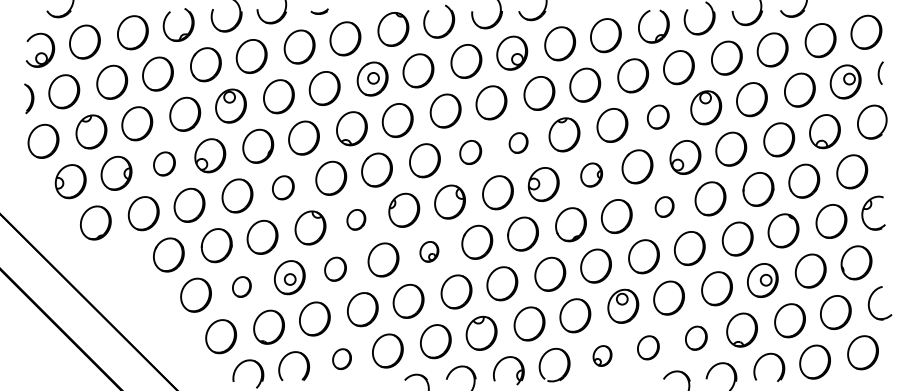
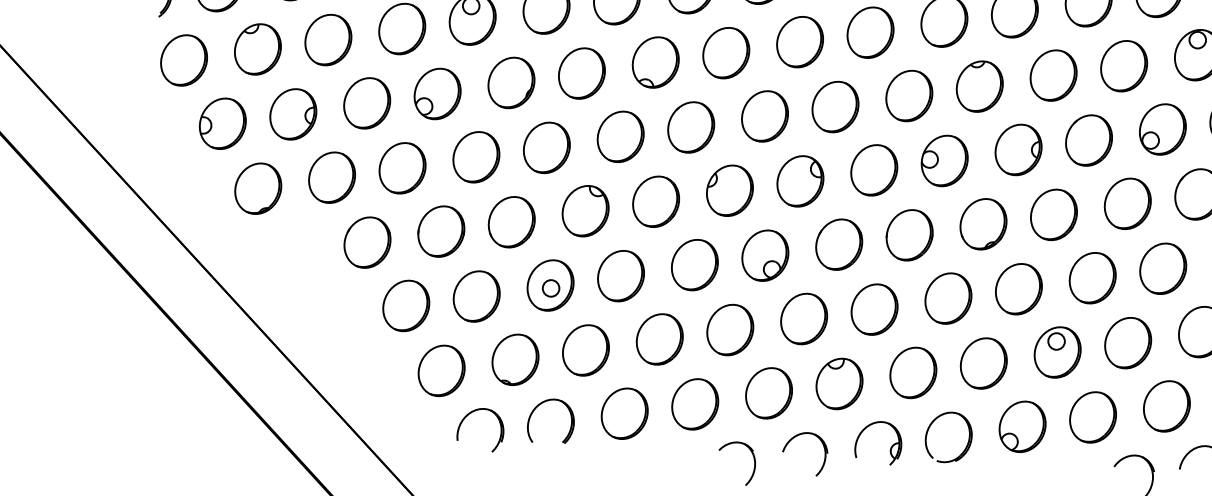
part: (658, 116) -> (1124, 65), size x1.43
part: (518, 142) -> (909, 95), size x1.67
part: (470, 152) -> (835, 107), size x1.43
part: (164, 163) -> (367, 102), size x1.43
part: (591, 174) -> (1018, 148), size x1.43
part: (283, 187) -> (547, 147), size x1.43
part: (664, 206) -> (1127, 202), size x1.67
part: (356, 219) -> (656, 201), size x1.67
part: (429, 251) -> (765, 255), size x1.67
part: (335, 268) -> (620, 274), size x1.43
part: (241, 286) -> (476, 295), size x1.67
part: (696, 337) -> (1167, 405), size x1.43
part: (648, 347) -> (1093, 417), size x1.43
part: (602, 355) -> (1022, 426), size x1.67
part: (341, 358) -> (623, 412), size x1.67

